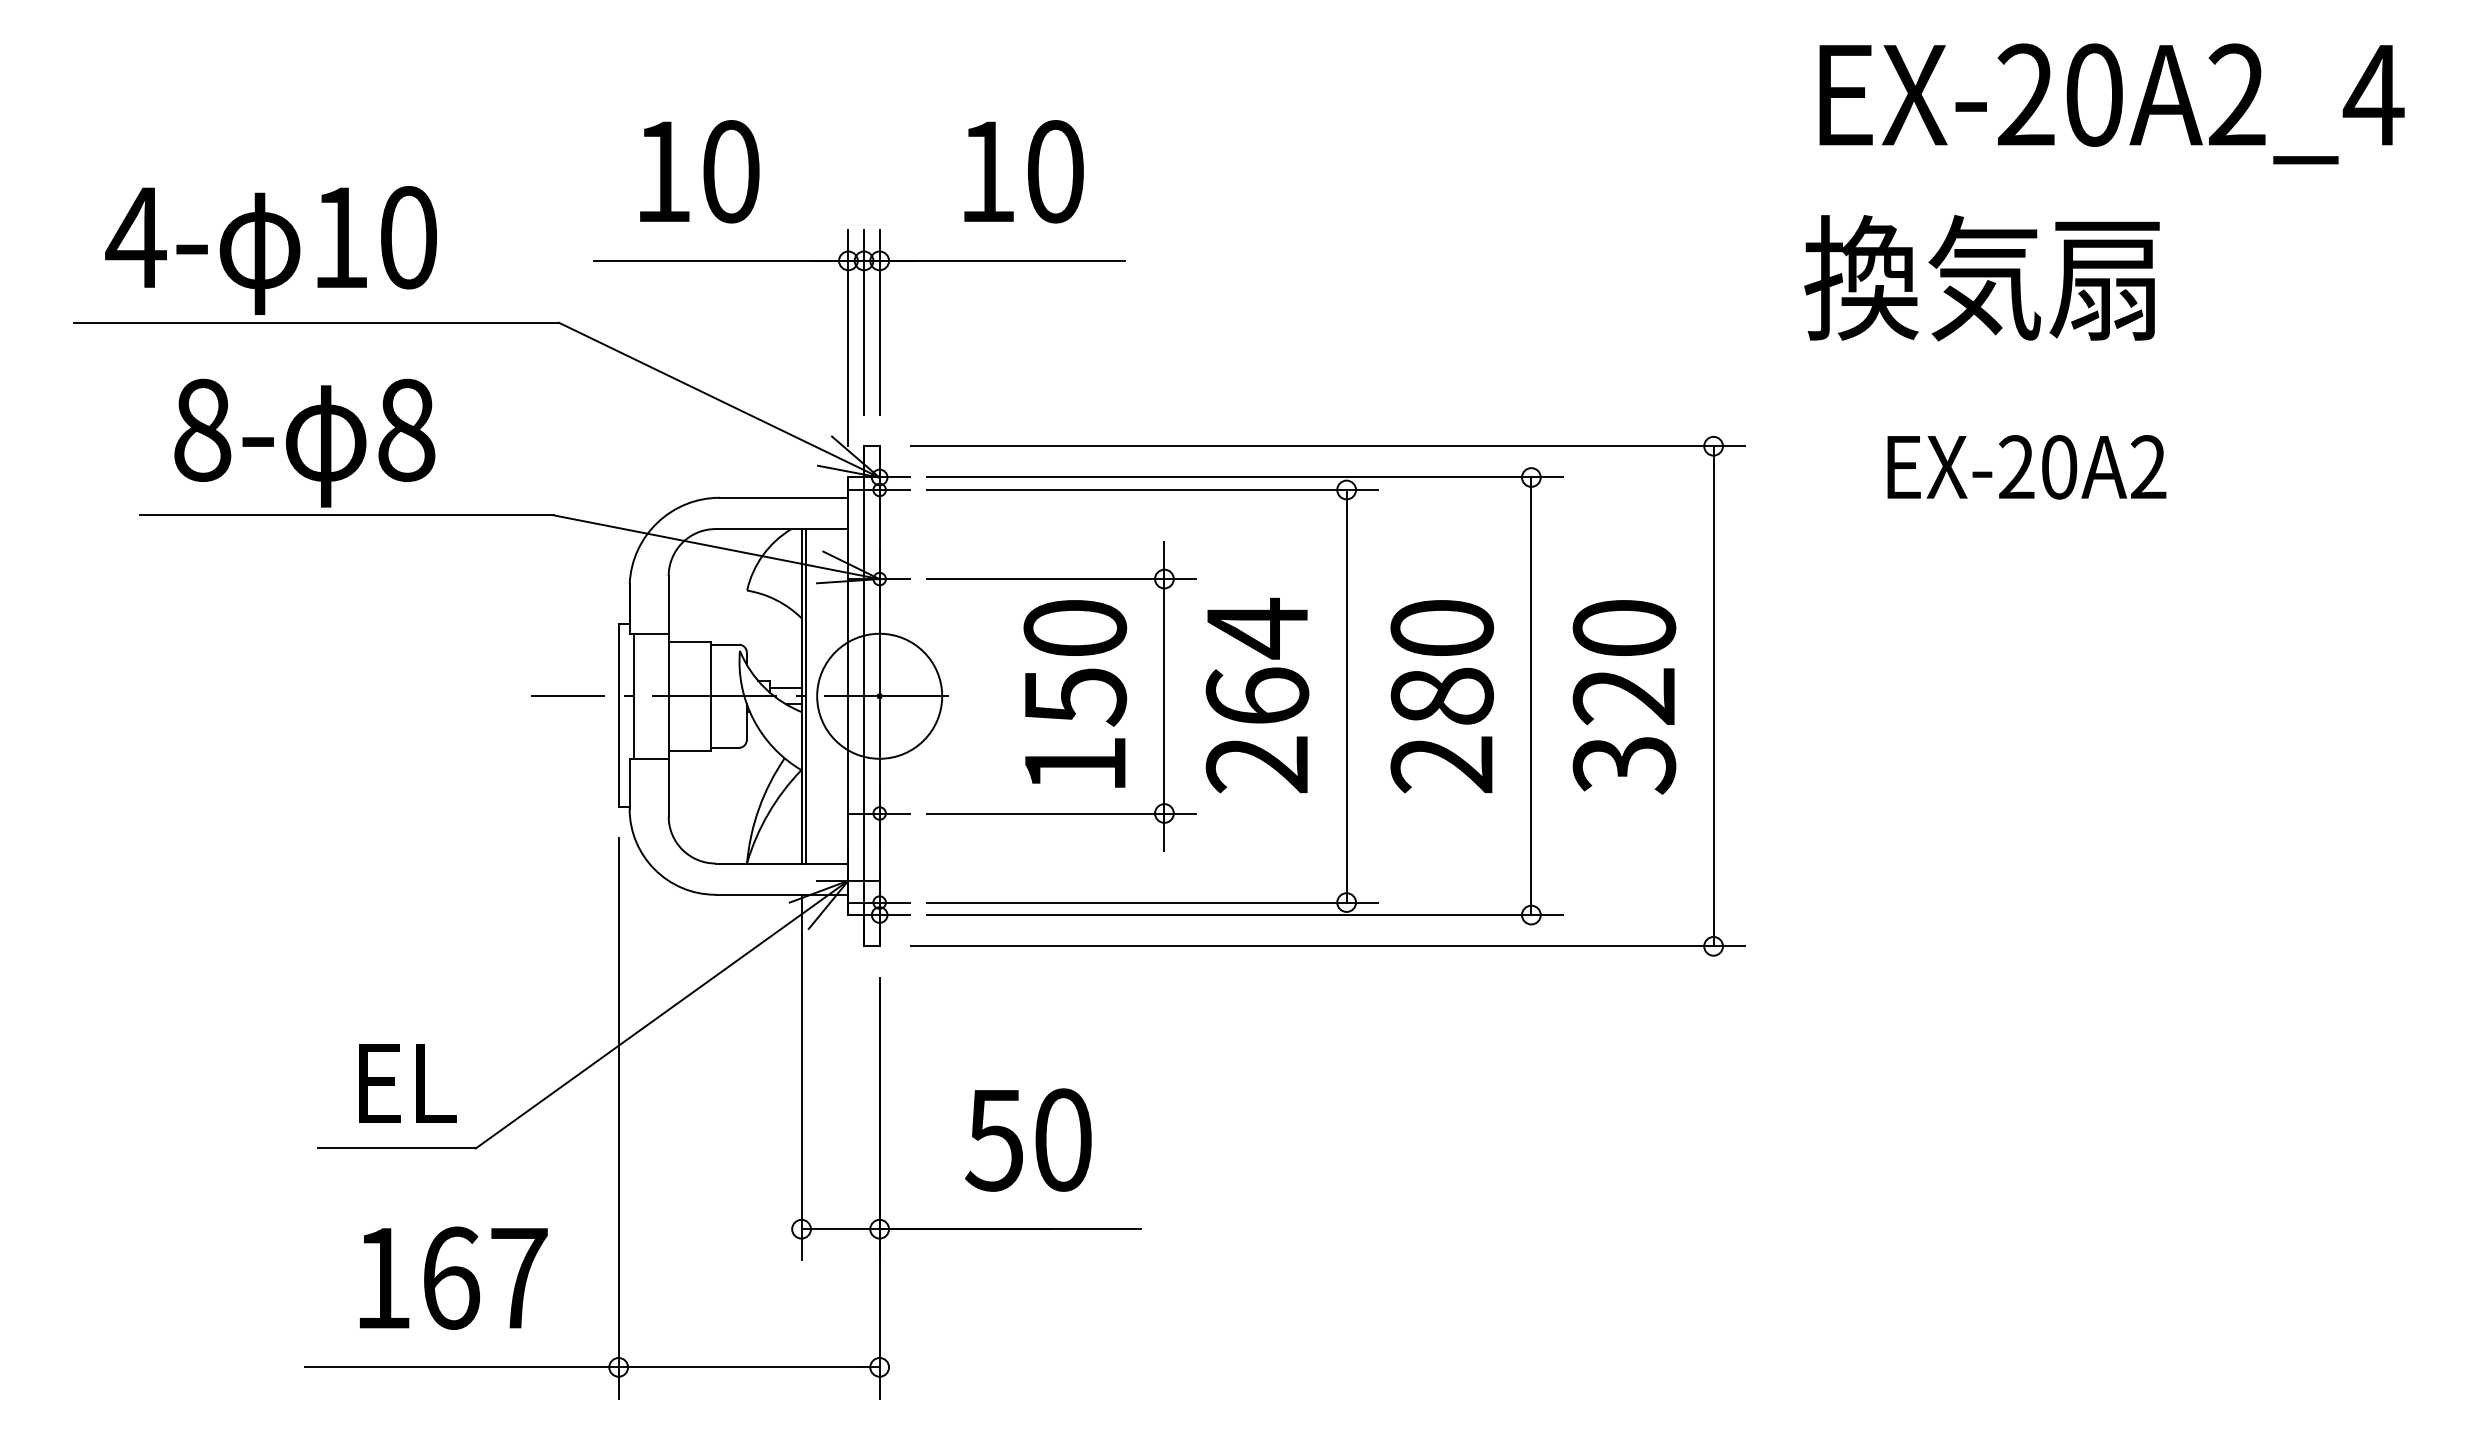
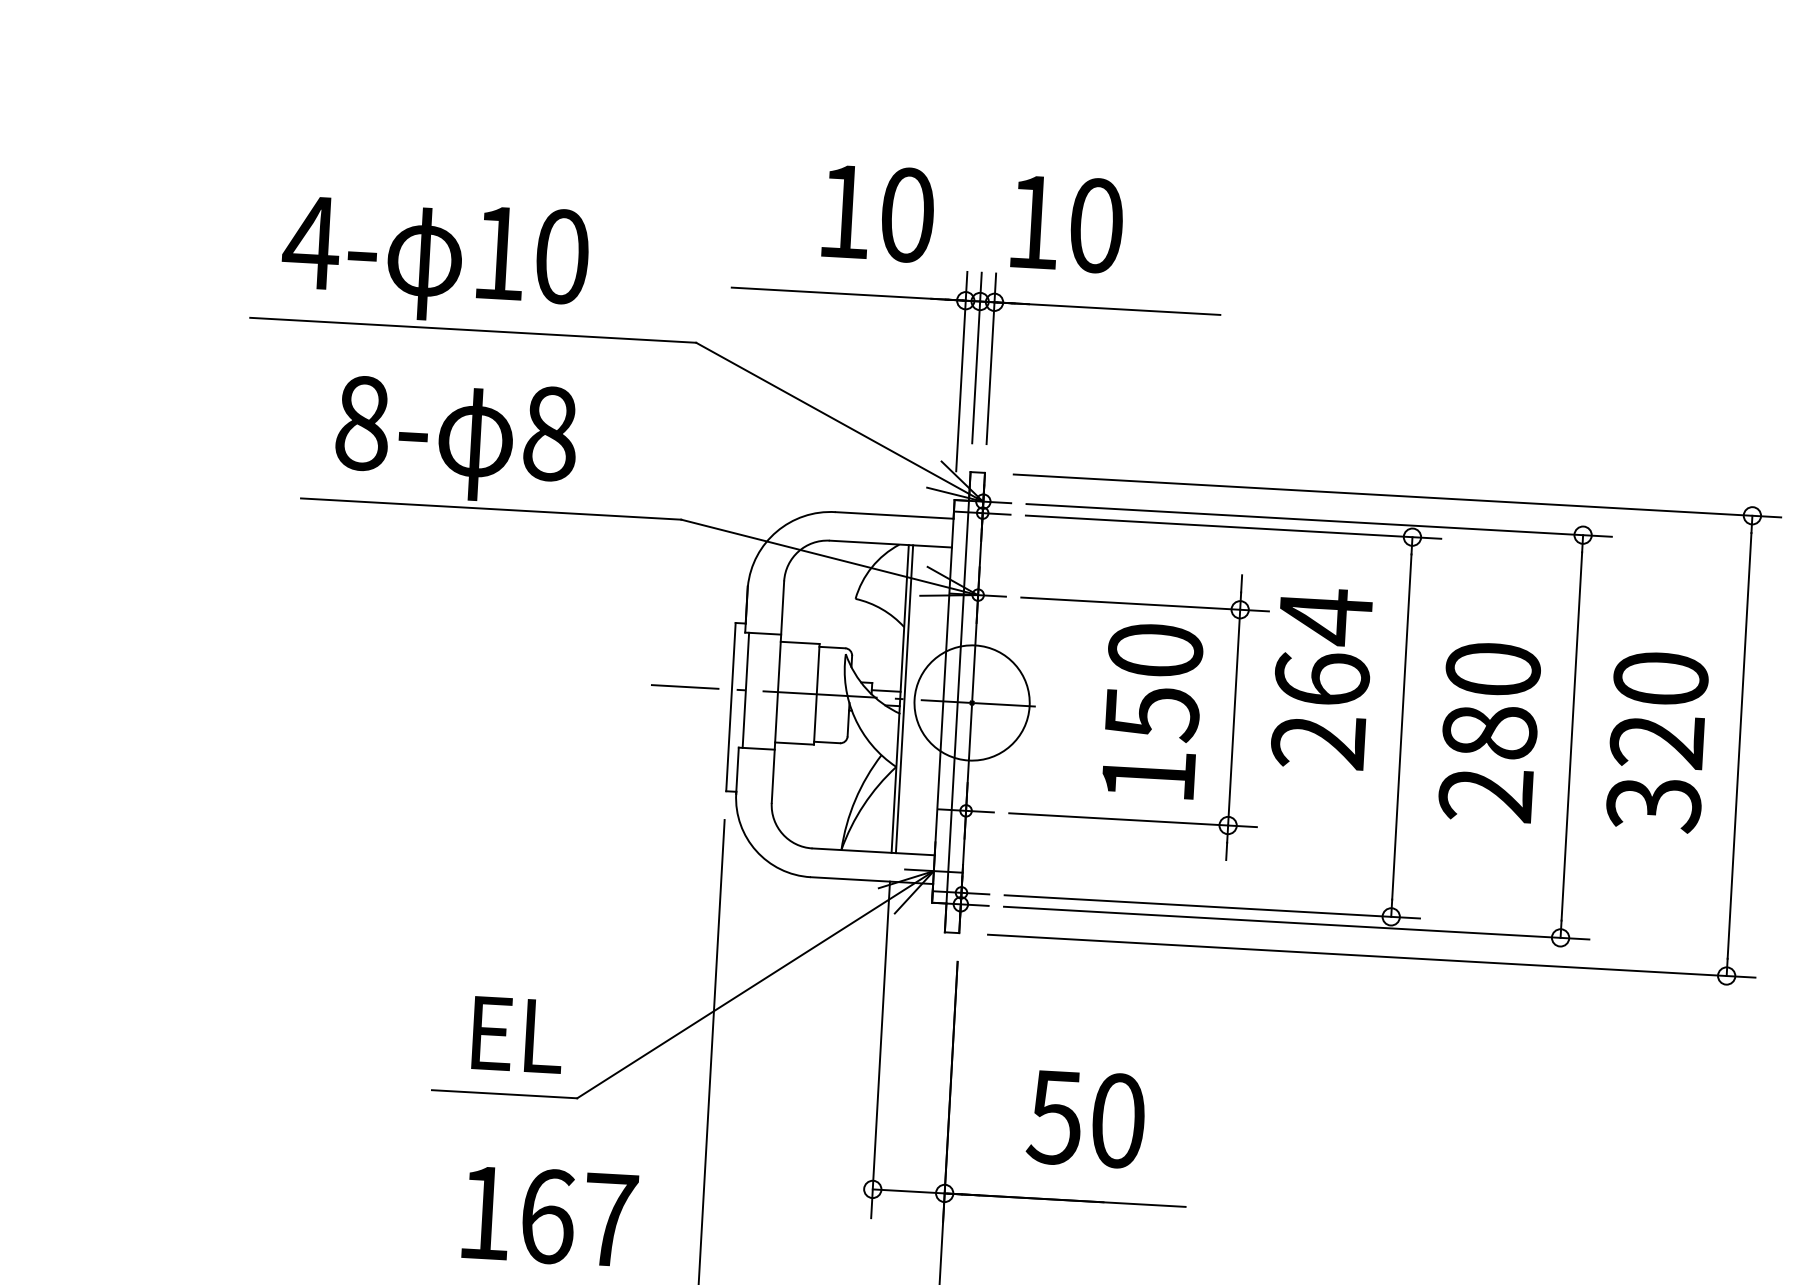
text: (699, 171) -> (878, 213), moved
text: (1023, 171) -> (1067, 223), moved
text: (1257, 695) -> (1322, 678), moved

